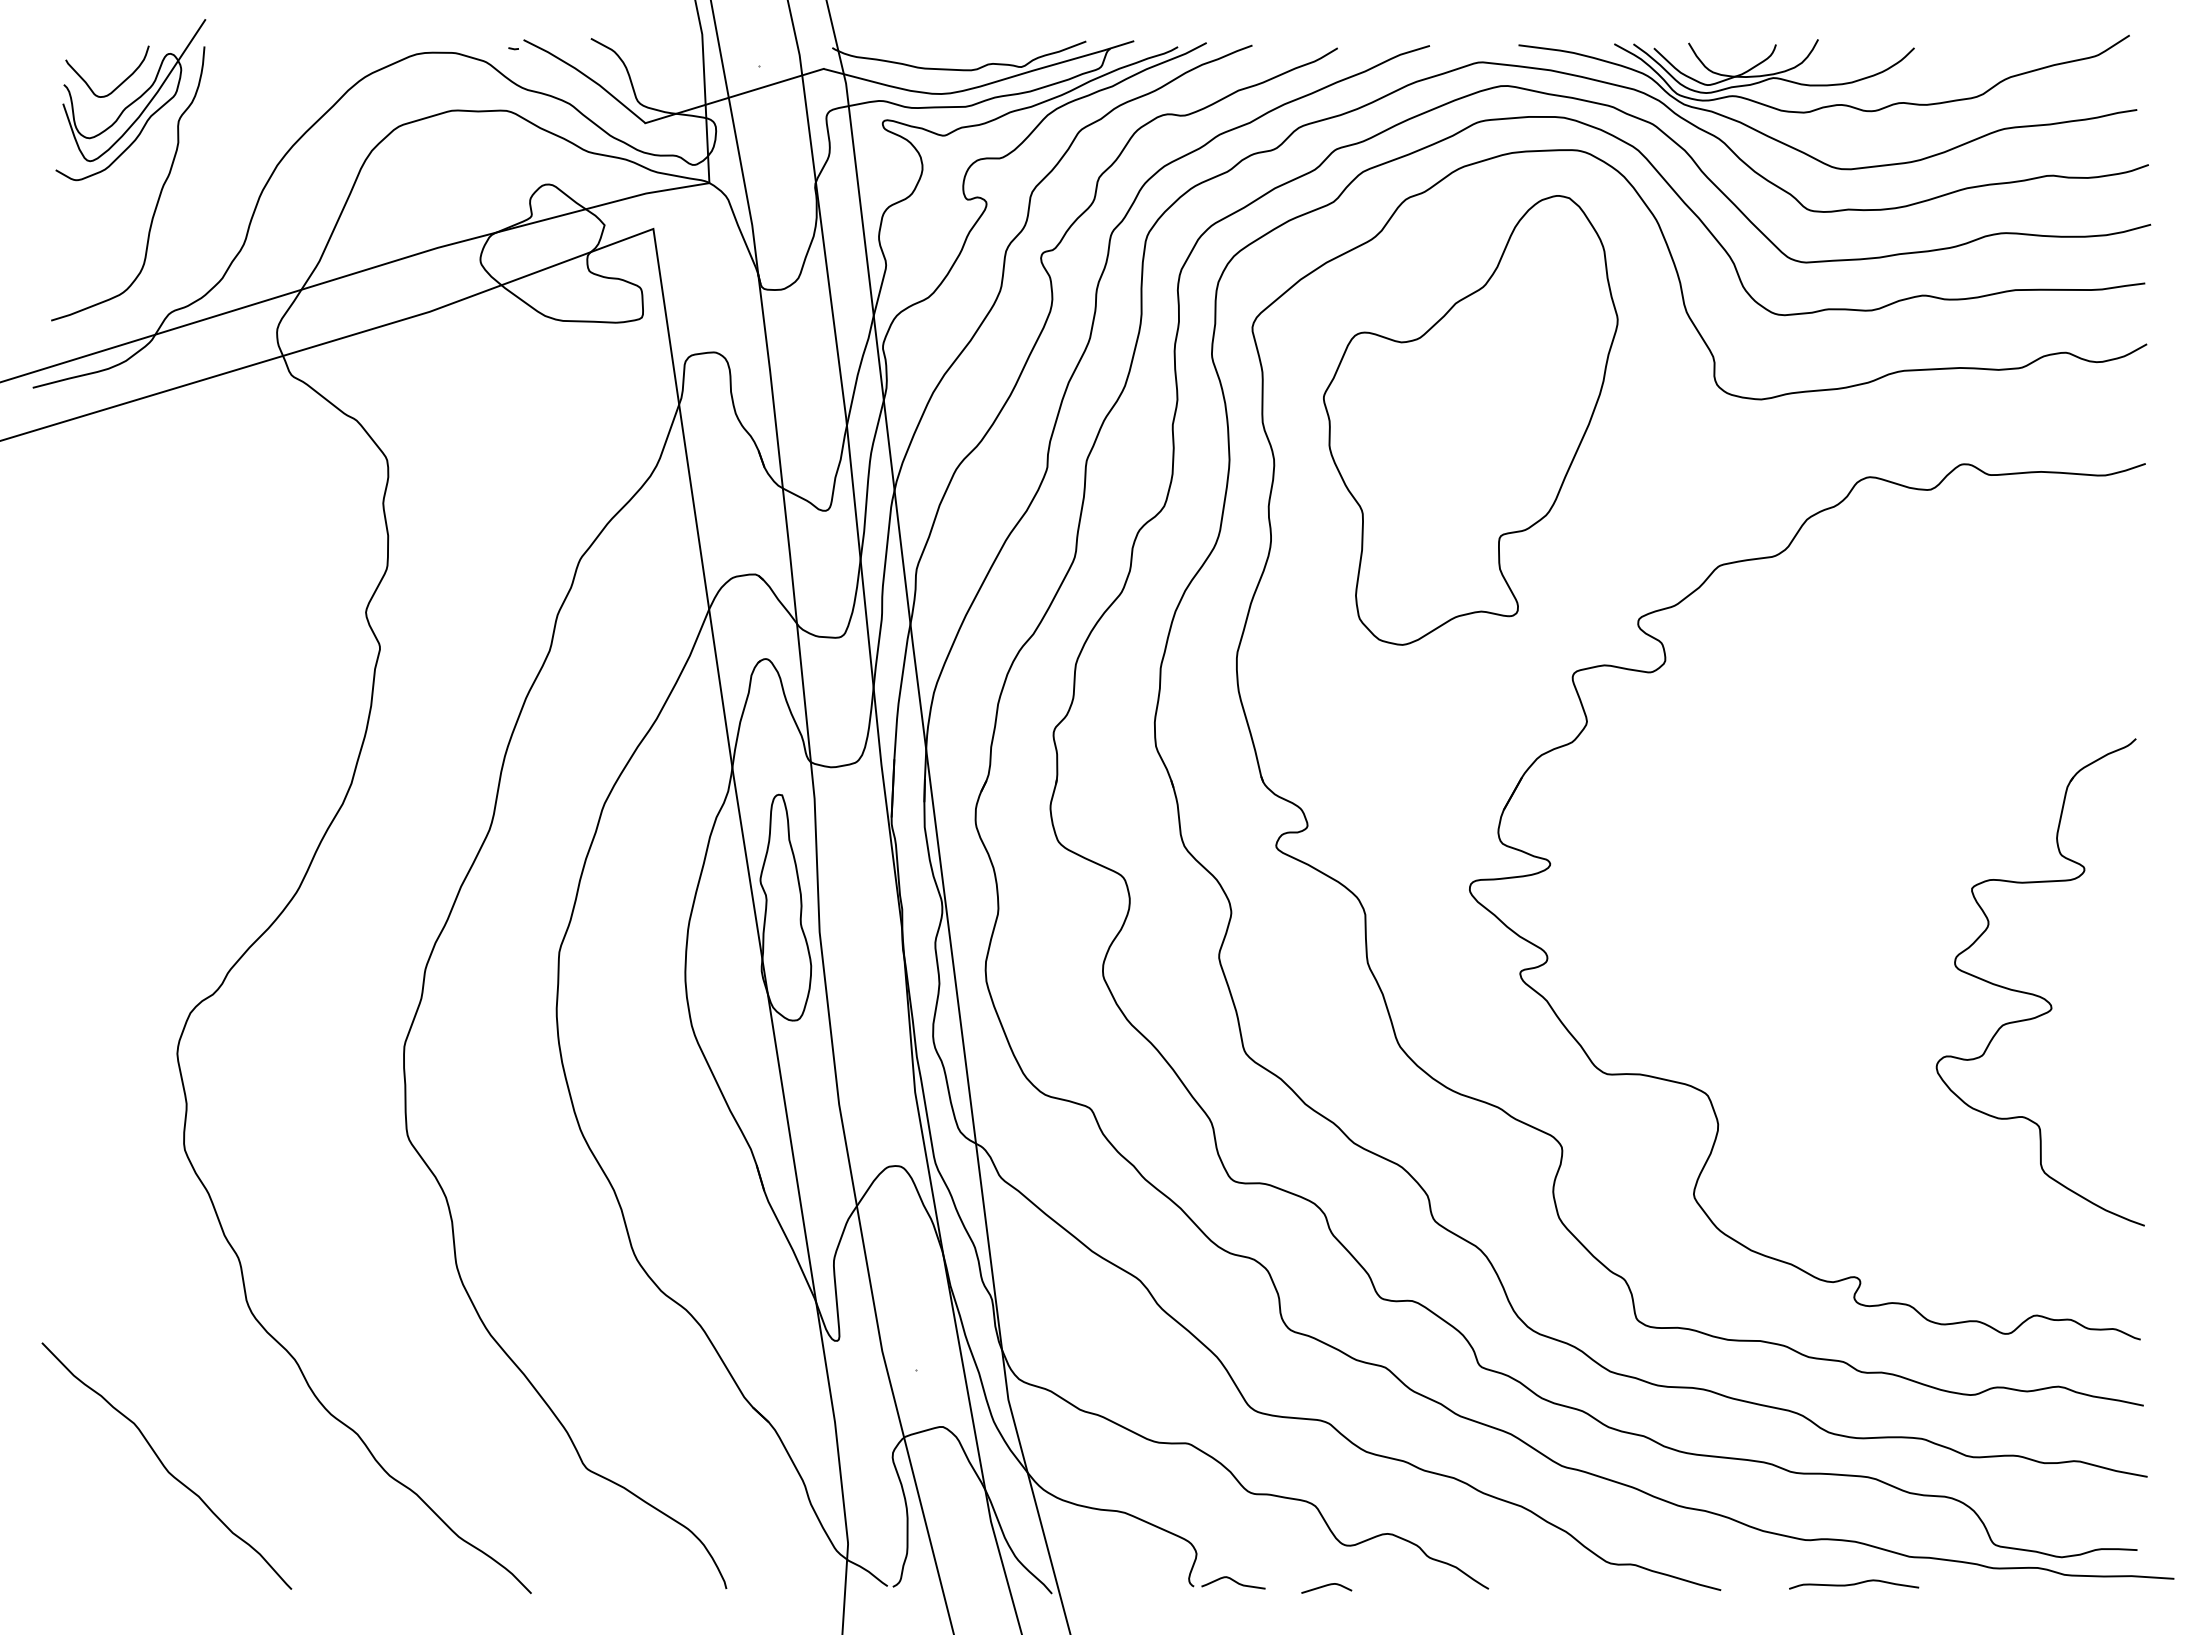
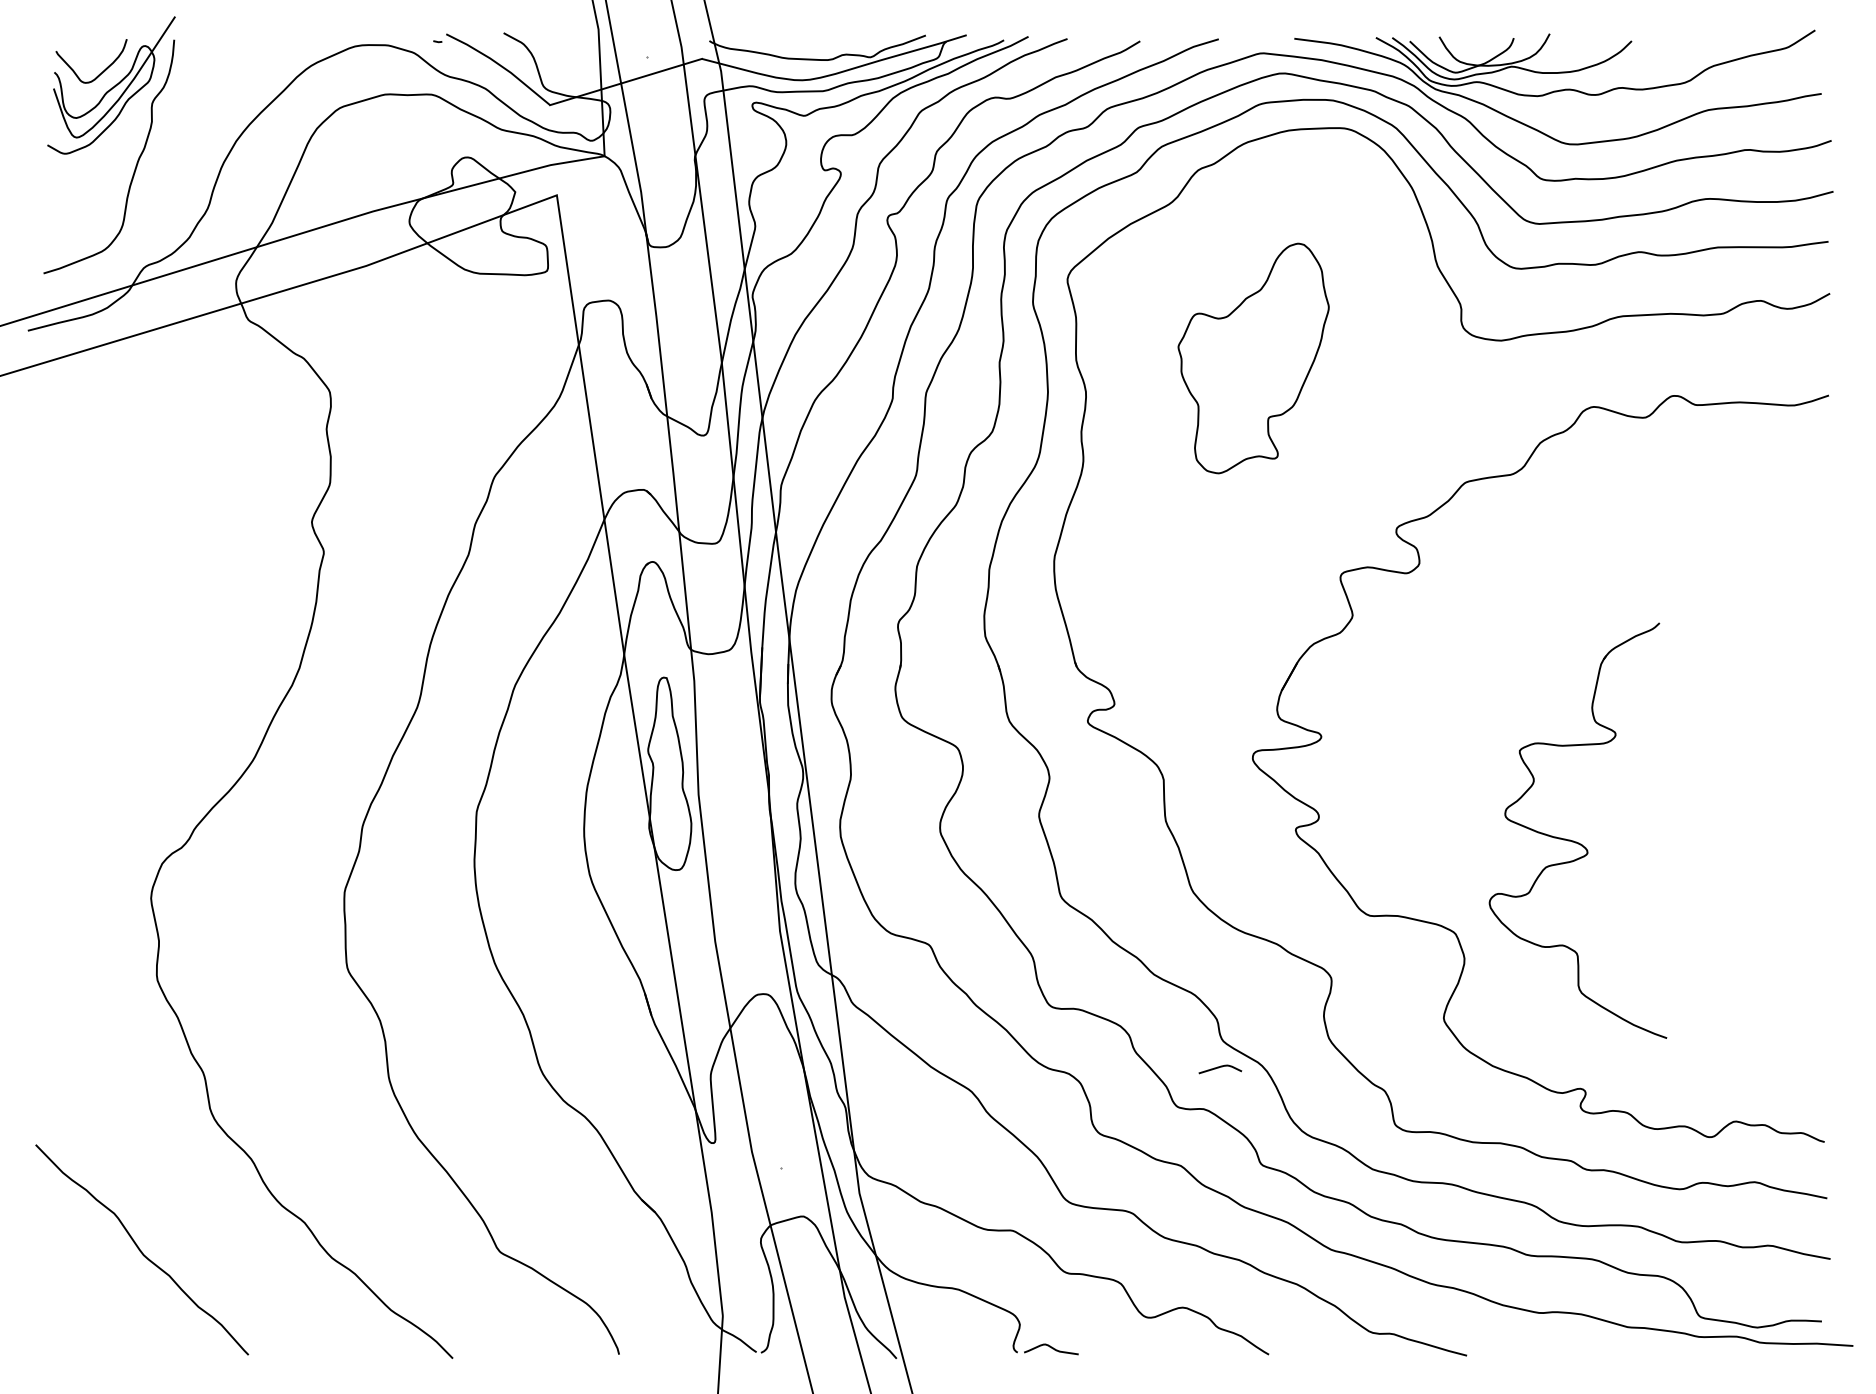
part: (1470, 420) -> (1253, 358), size x0.6
part: (2036, 994) -> (1574, 841), moved
curve: (1854, 1584) -> (1580, 1350), removed
curve: (1326, 1586) -> (1220, 1067), moved

